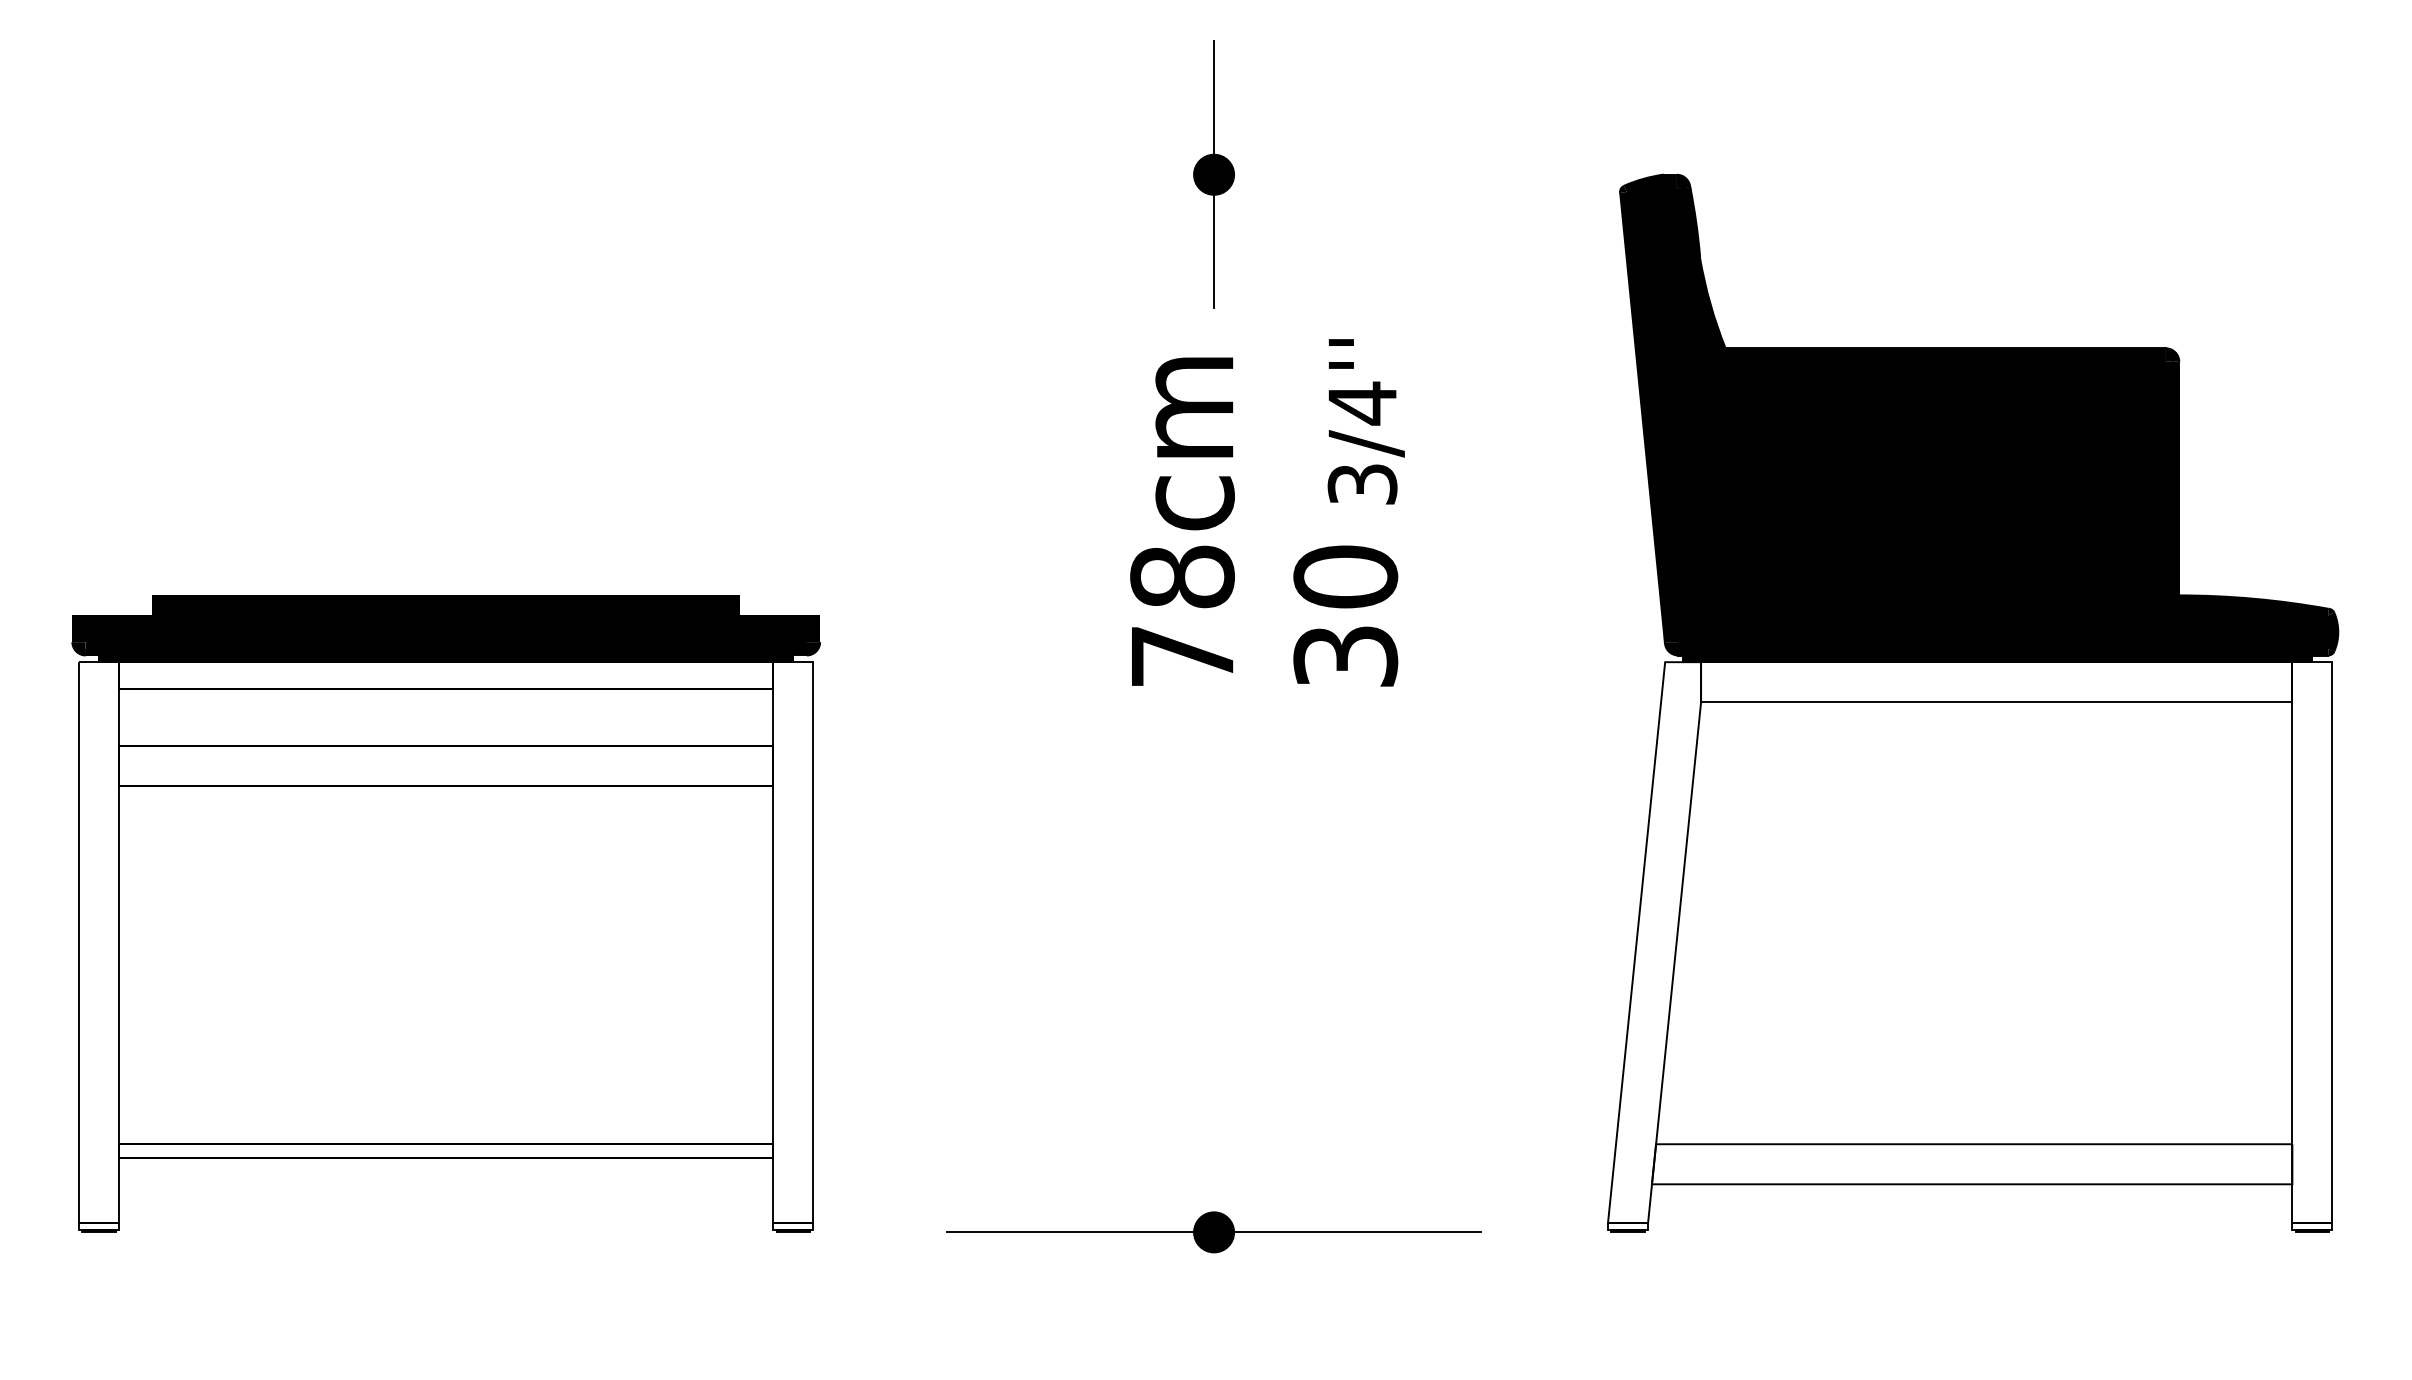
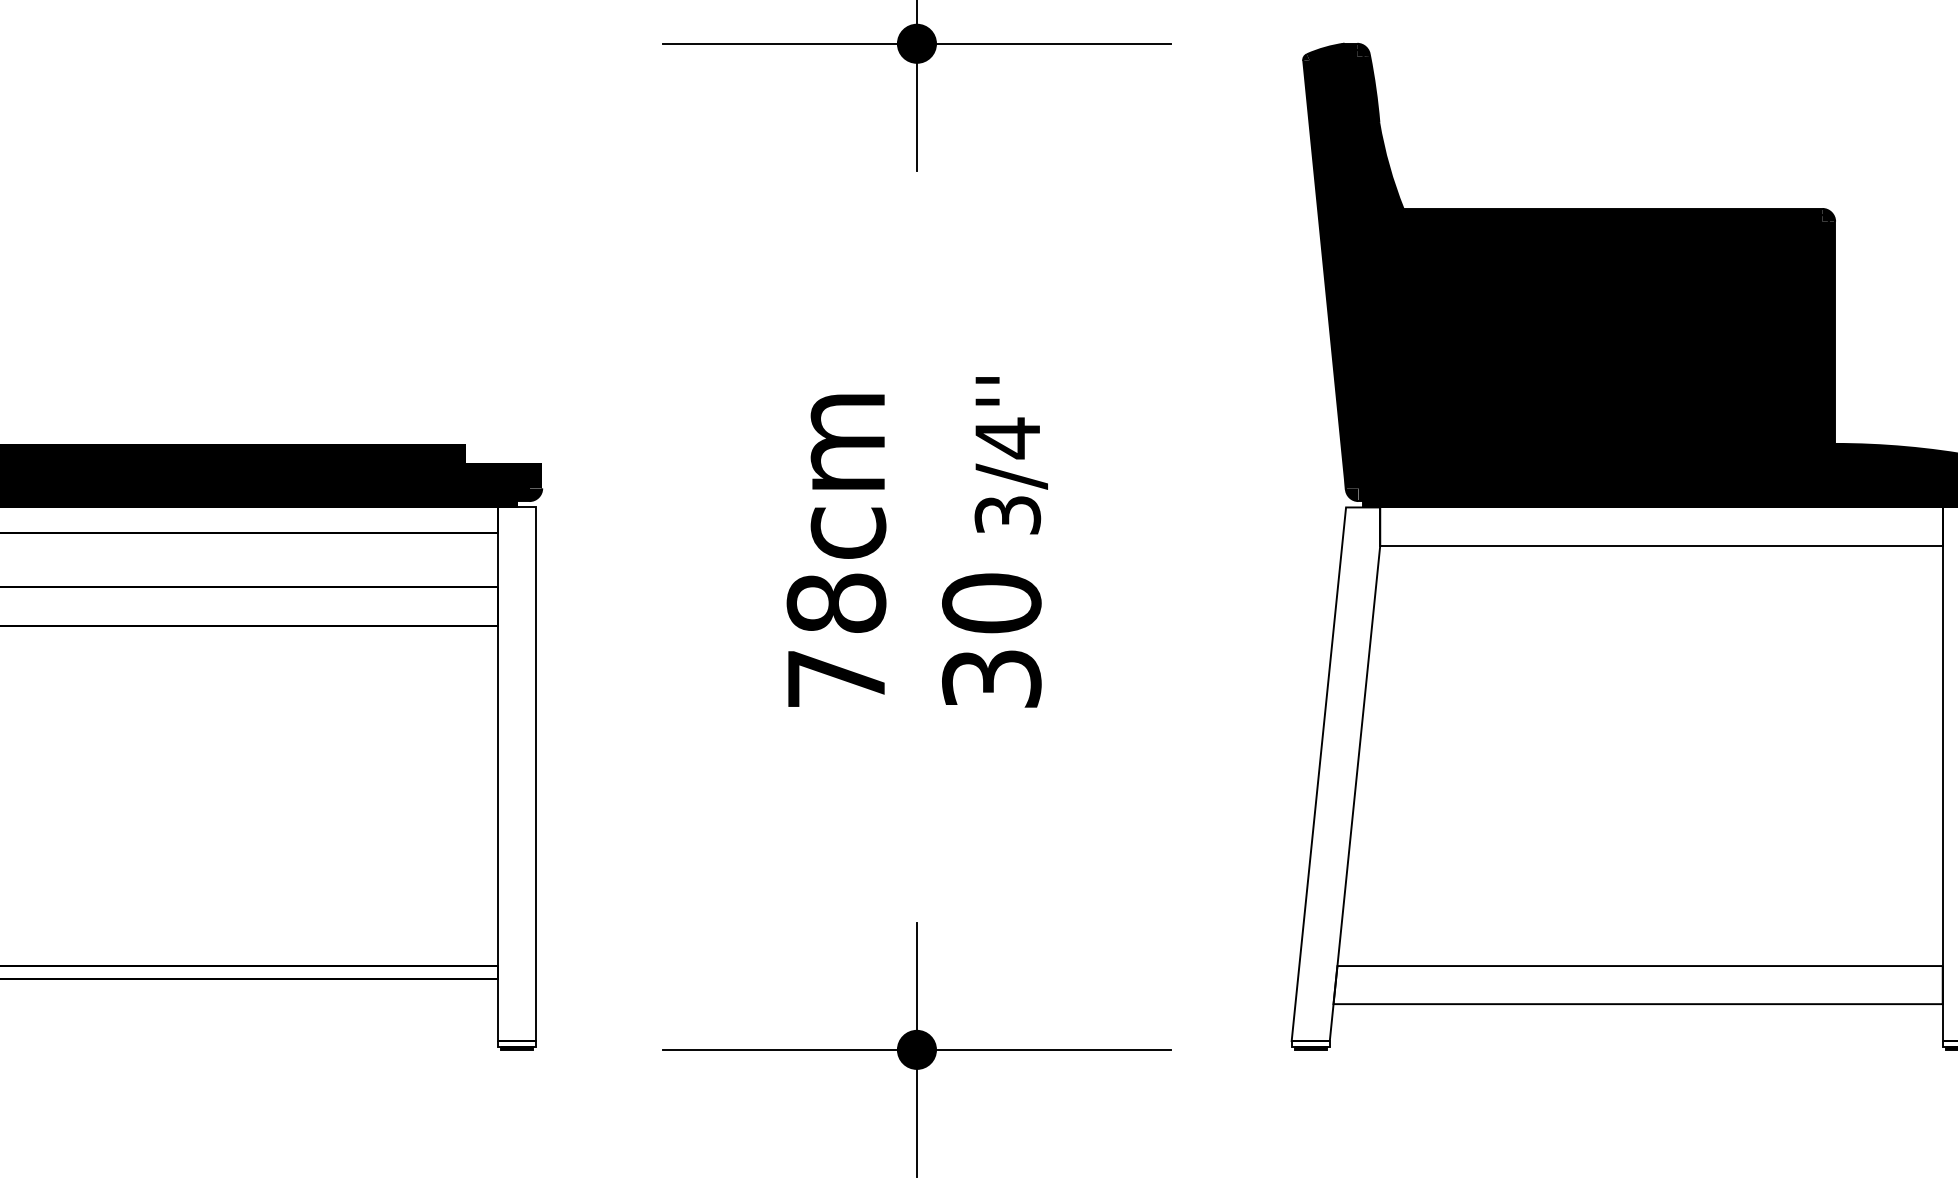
line: (1214, 174) -> (917, 43), added
text: (1267, 512) -> (917, 542), moved
line: (1214, 1231) -> (917, 1049), added

